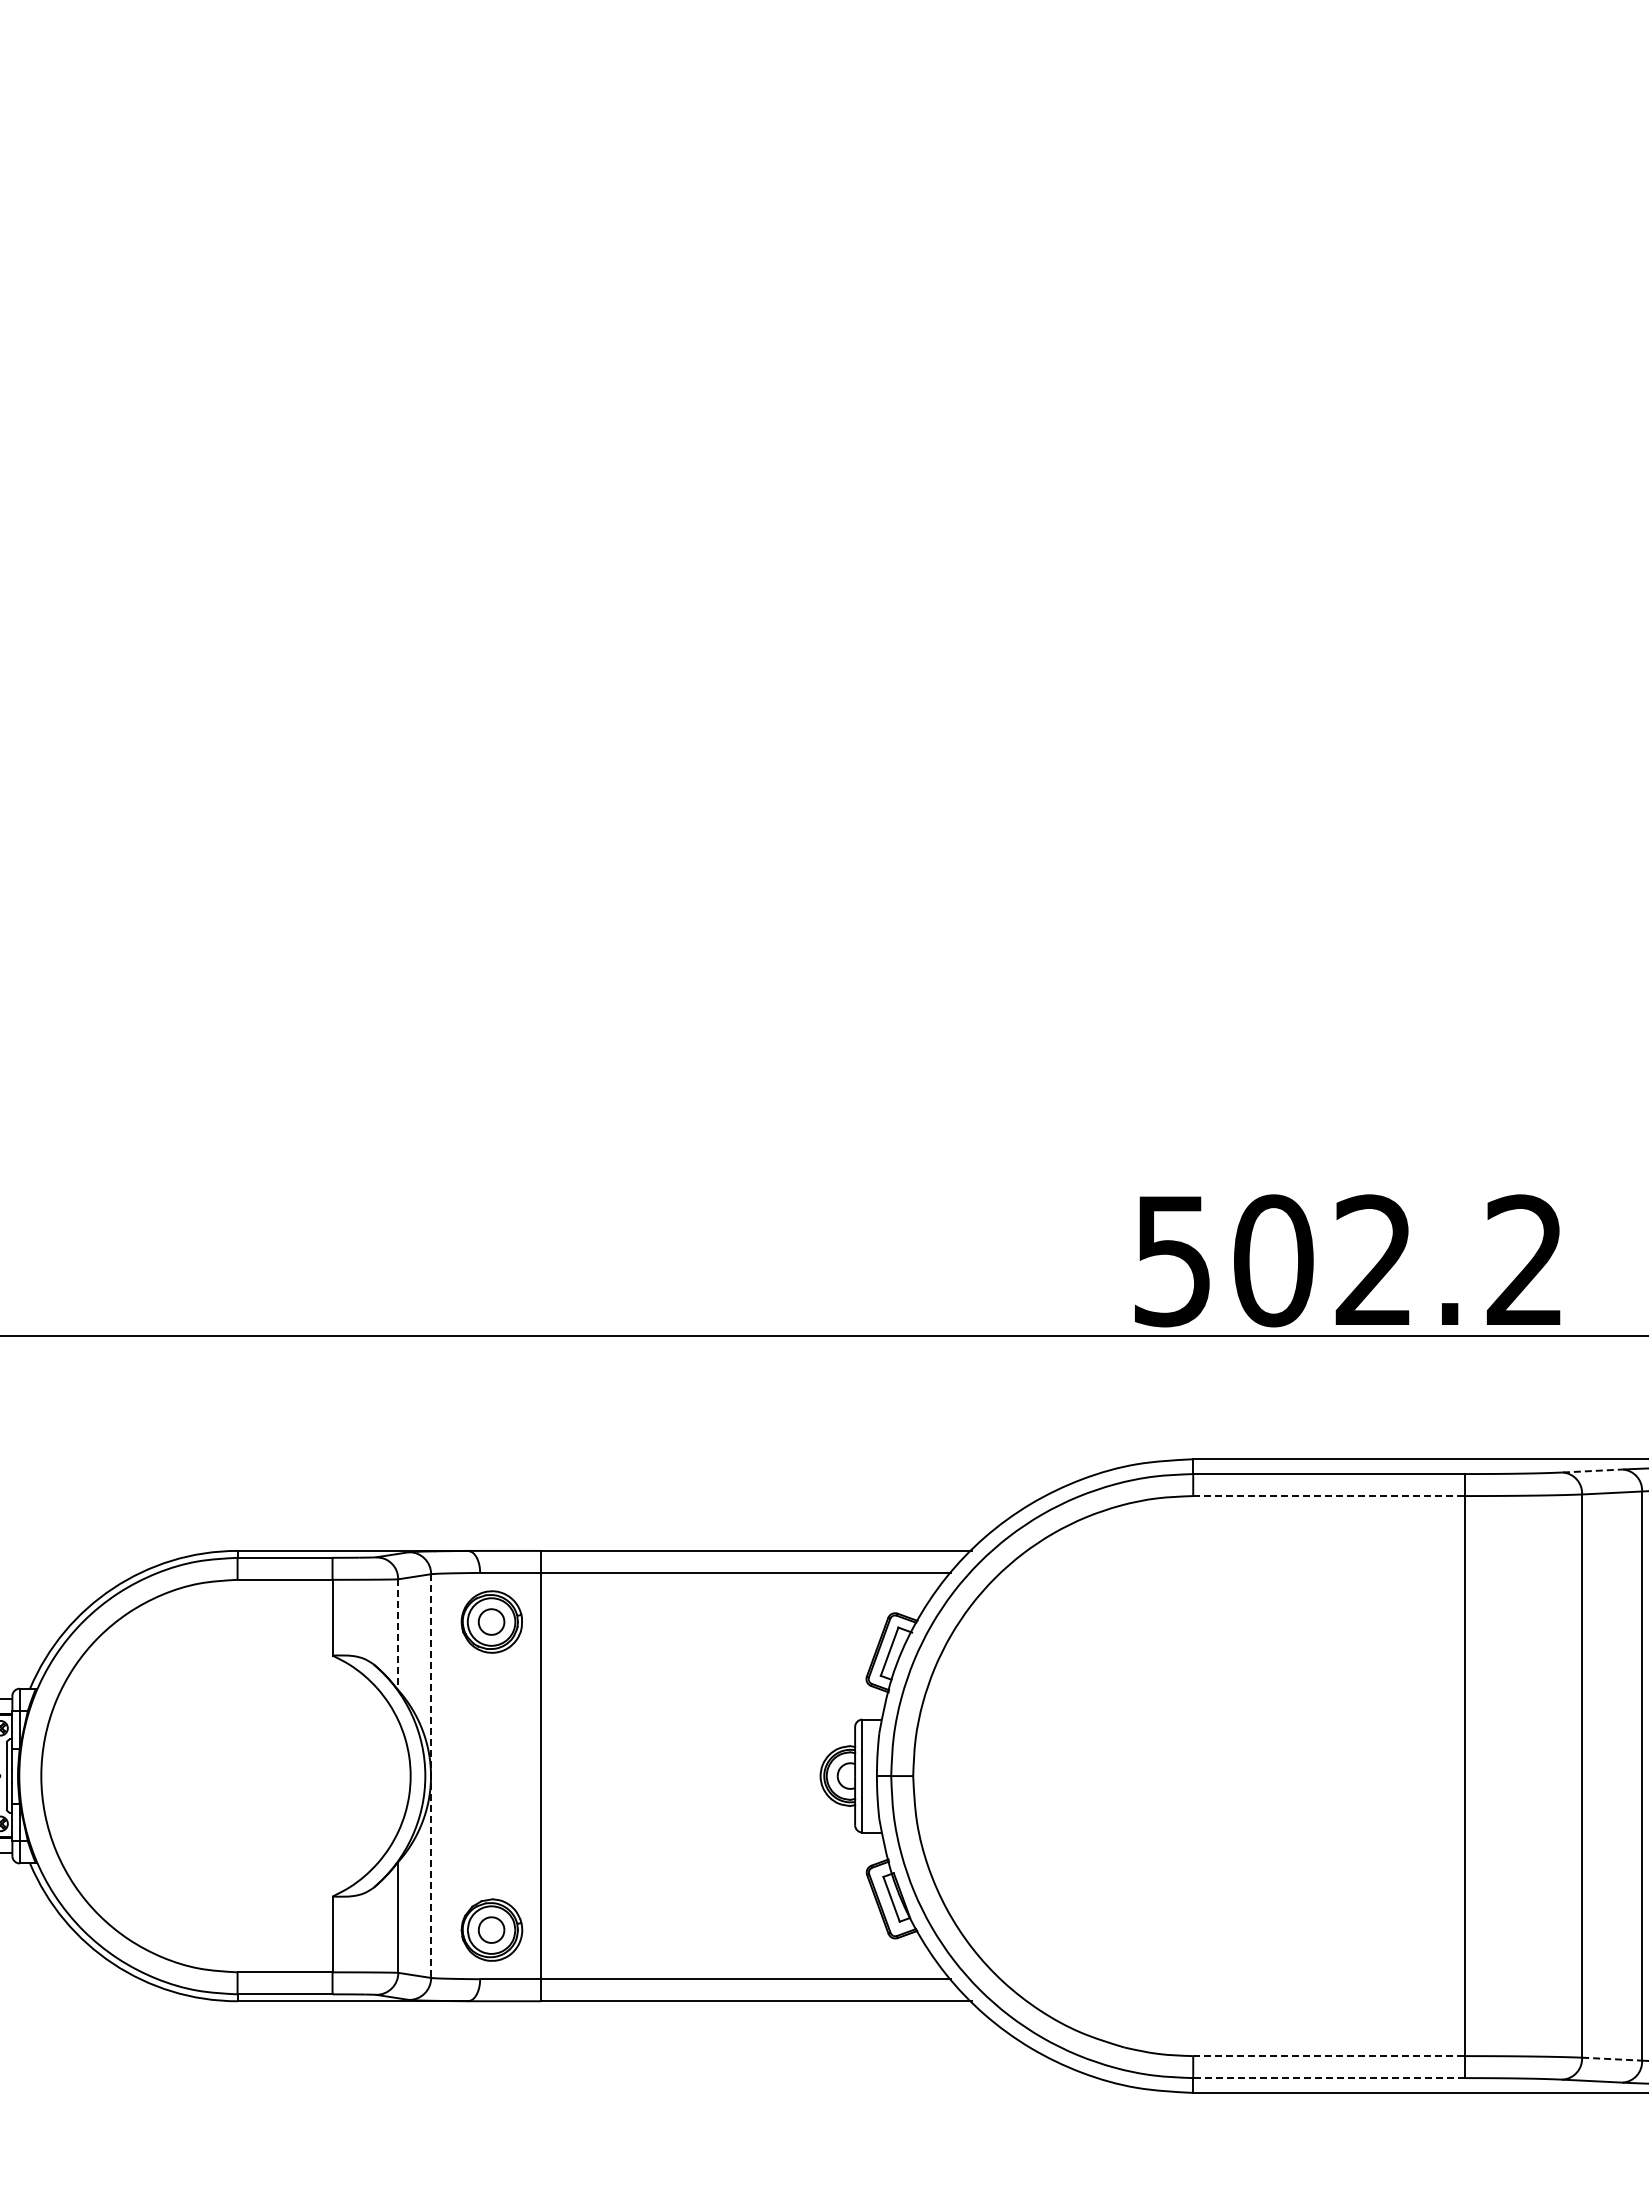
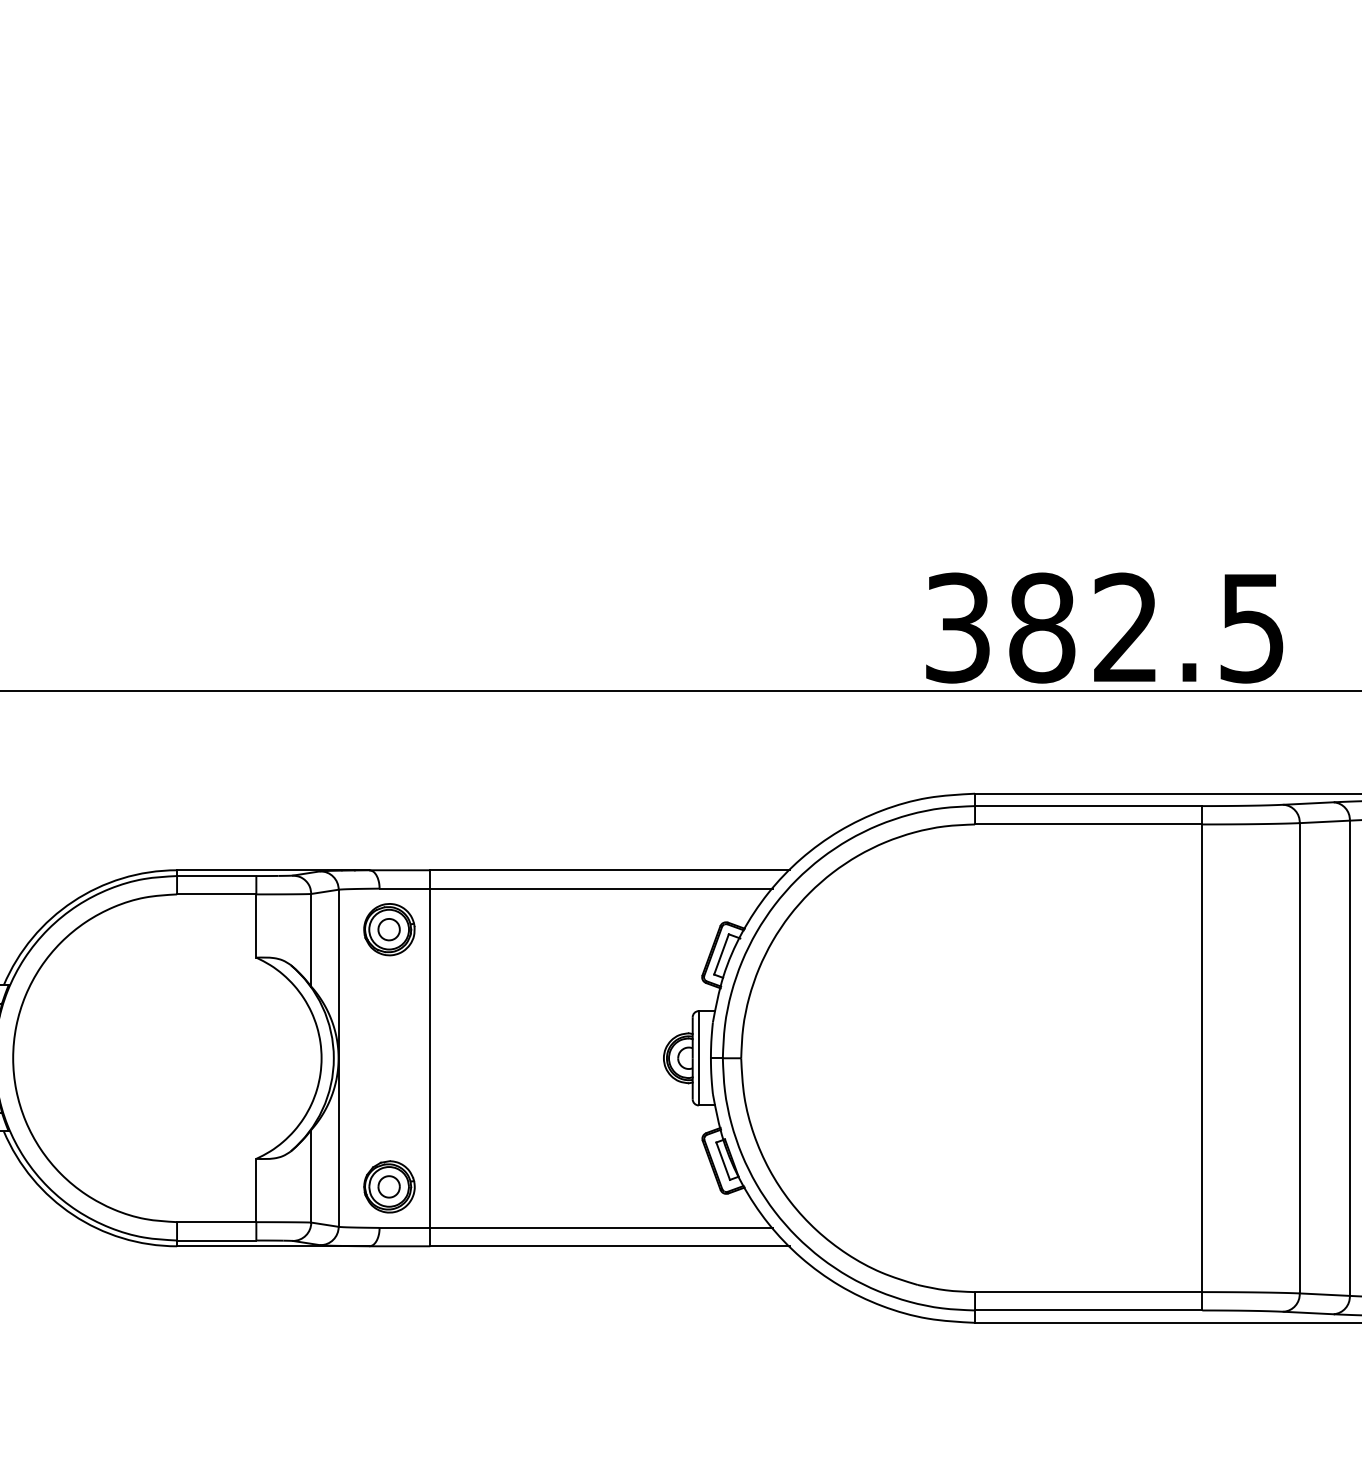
text: (1348, 1260) -> (1104, 627), 502.2 -> 382.5
line: (1593, 1470) -> (1309, 803), dashed -> solid
line: (1329, 1496) -> (1088, 824), dashed -> solid
line: (398, 1635) -> (311, 940), dashed -> solid
line: (431, 1776) -> (338, 1058), dashed -> solid
line: (1329, 2056) -> (1088, 1292), dashed -> solid
line: (1612, 2059) -> (1325, 1294), dashed -> solid
line: (1328, 2078) -> (1087, 1310), dashed -> solid

